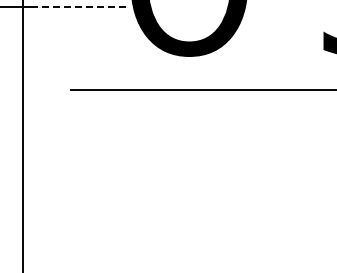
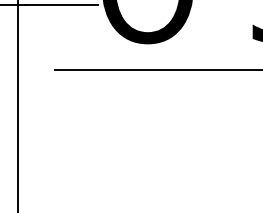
line: (79, 6) -> (61, 4), dashed -> solid

